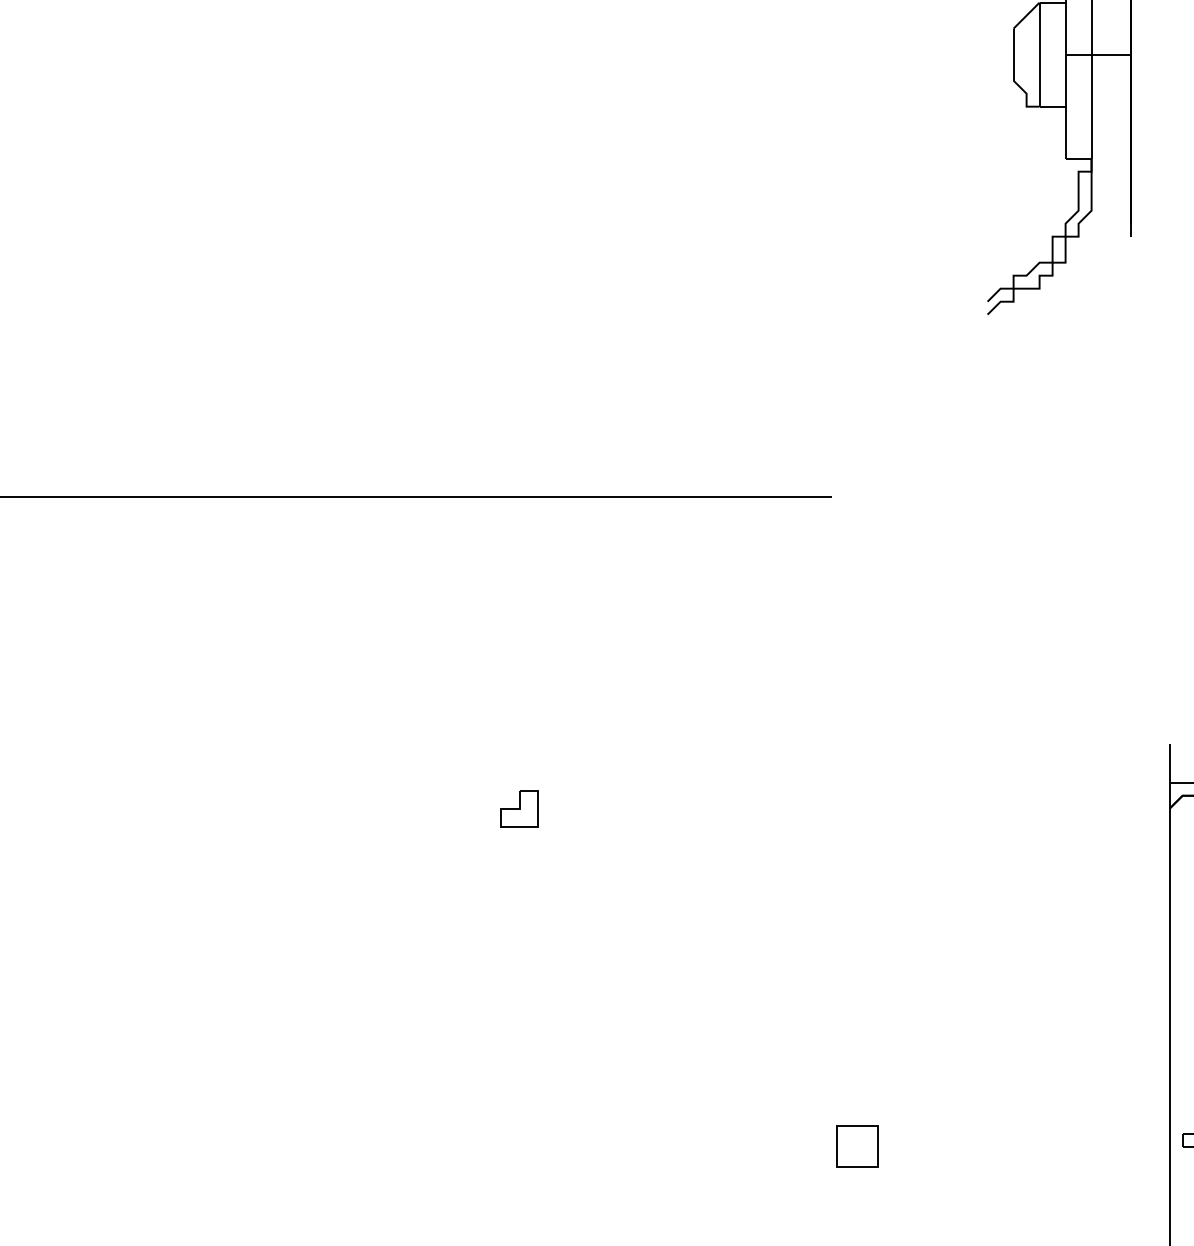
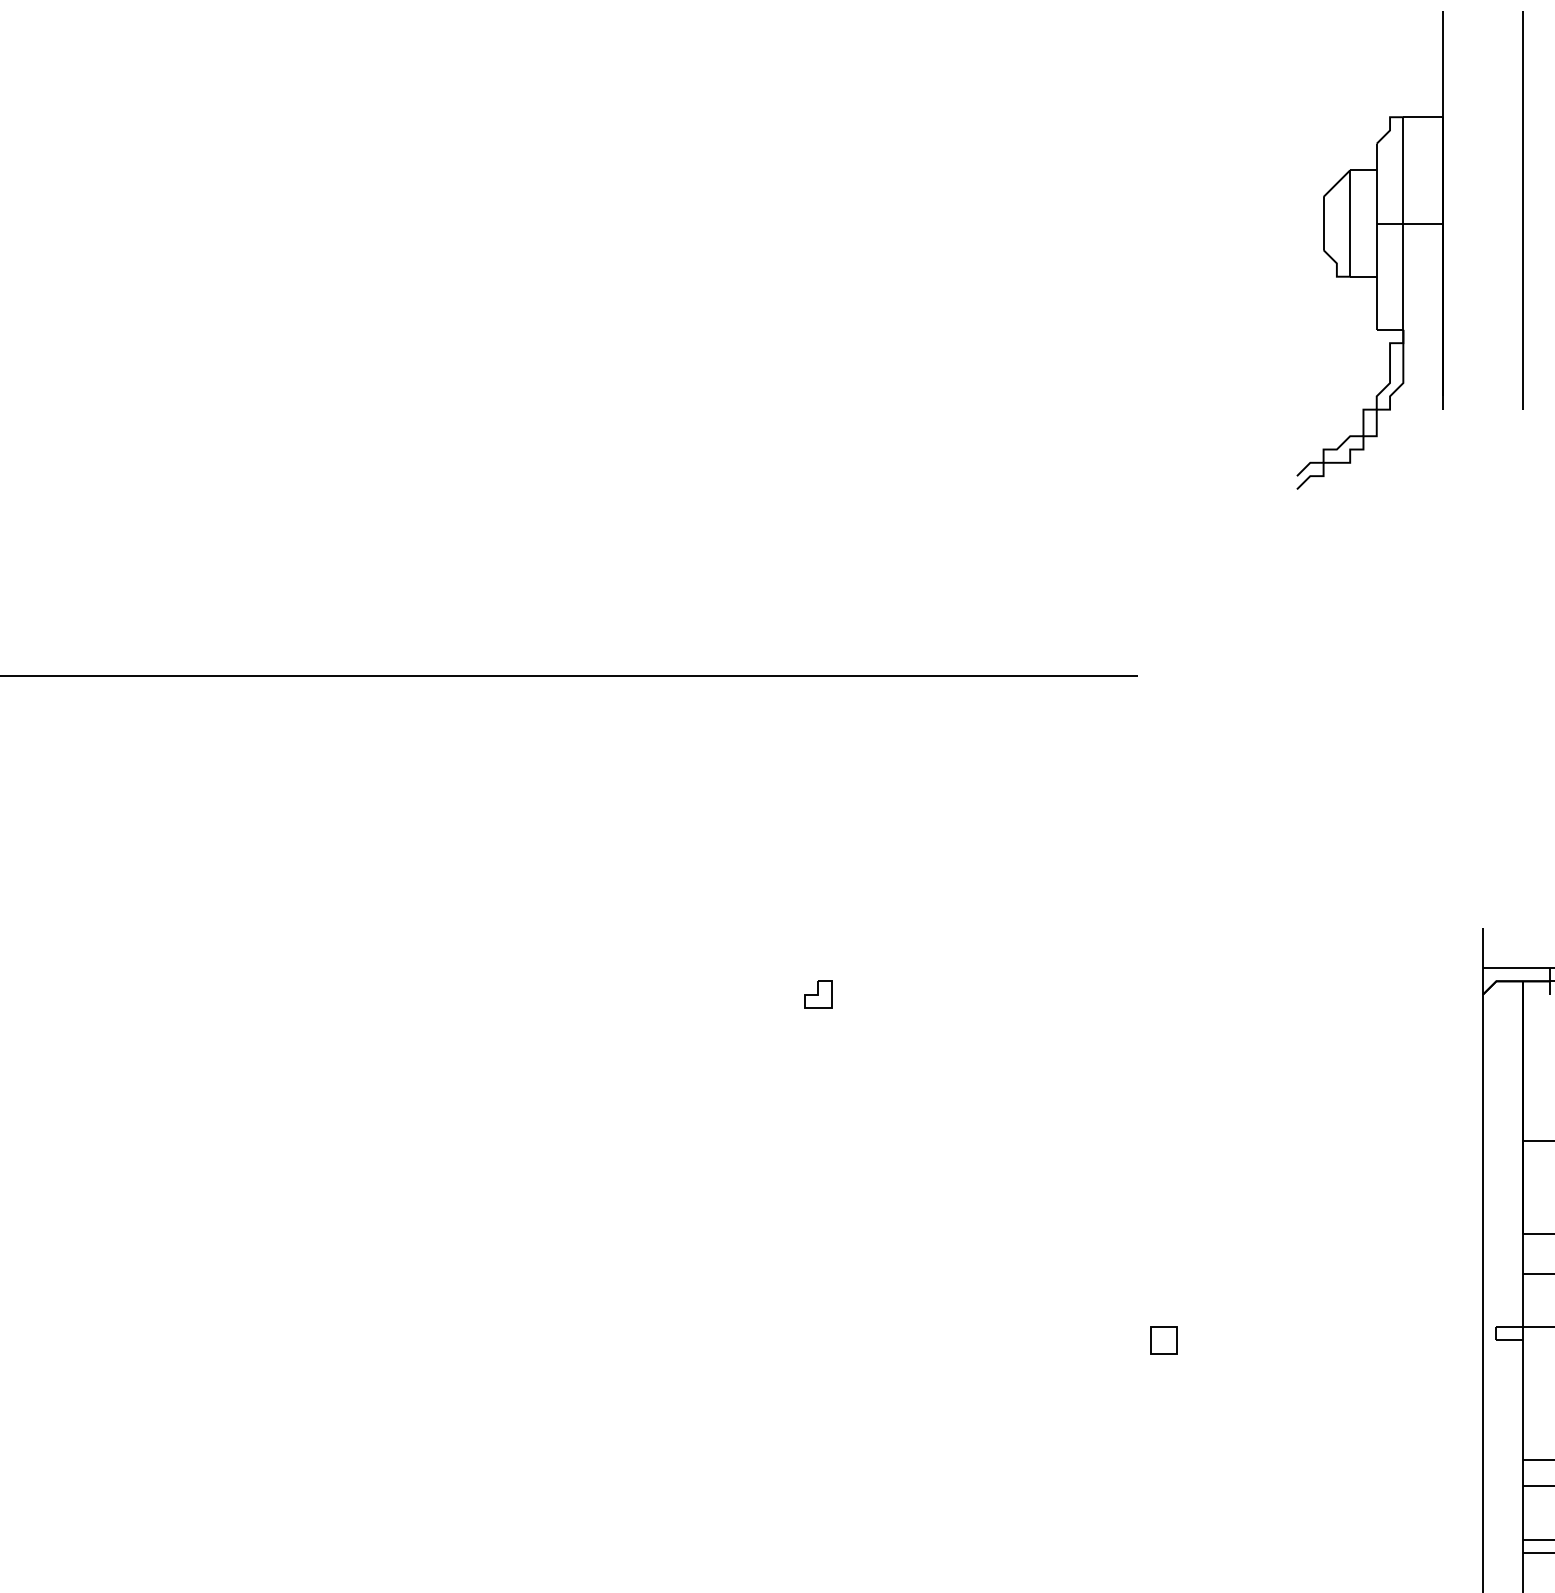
part: (519, 808) -> (818, 994), size x0.71
part: (857, 1147) -> (1163, 1340), size x0.62

